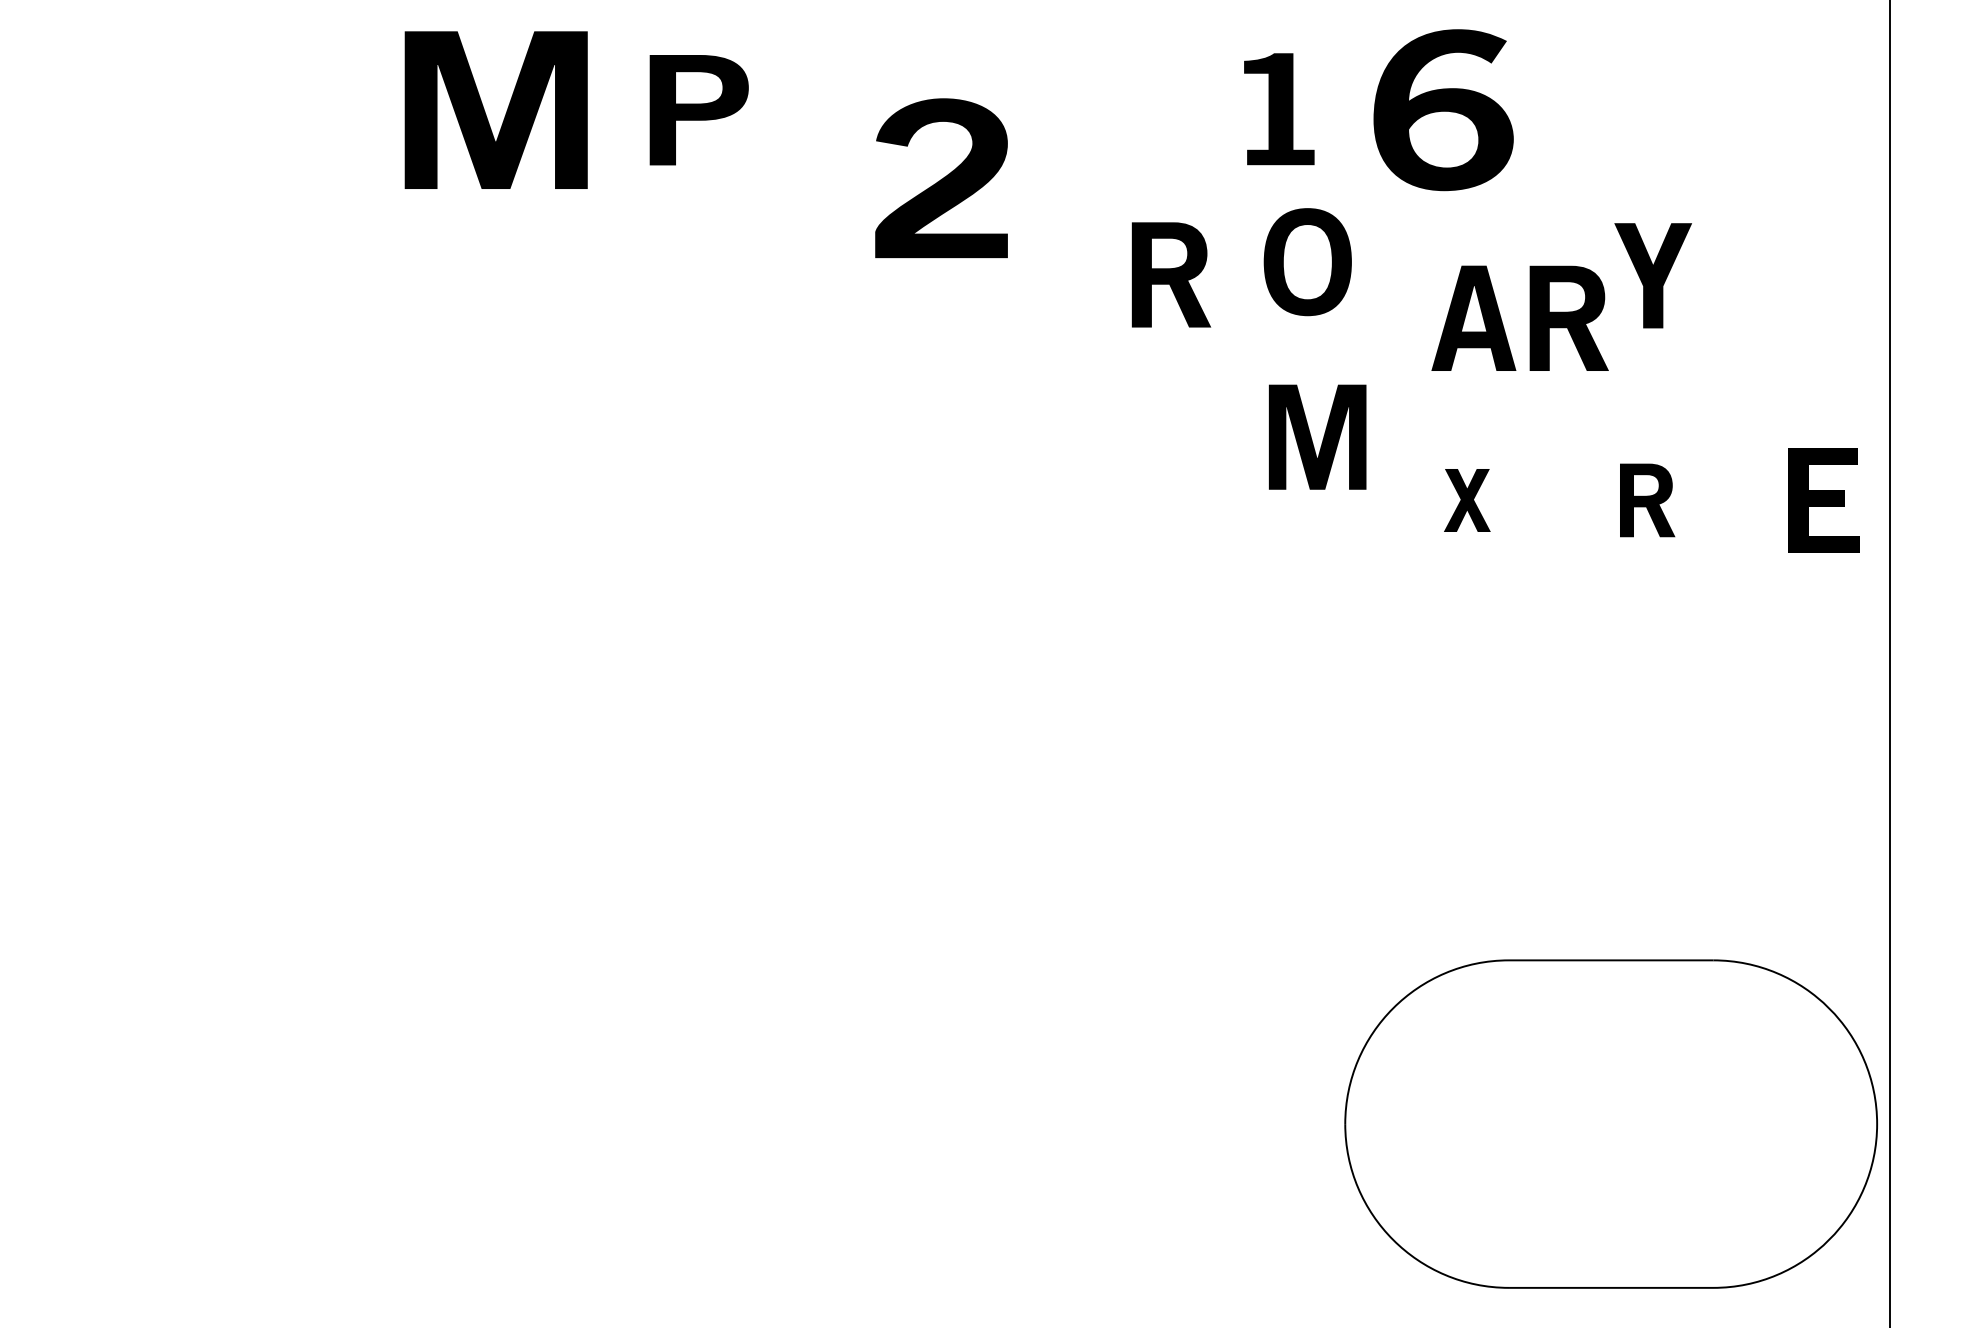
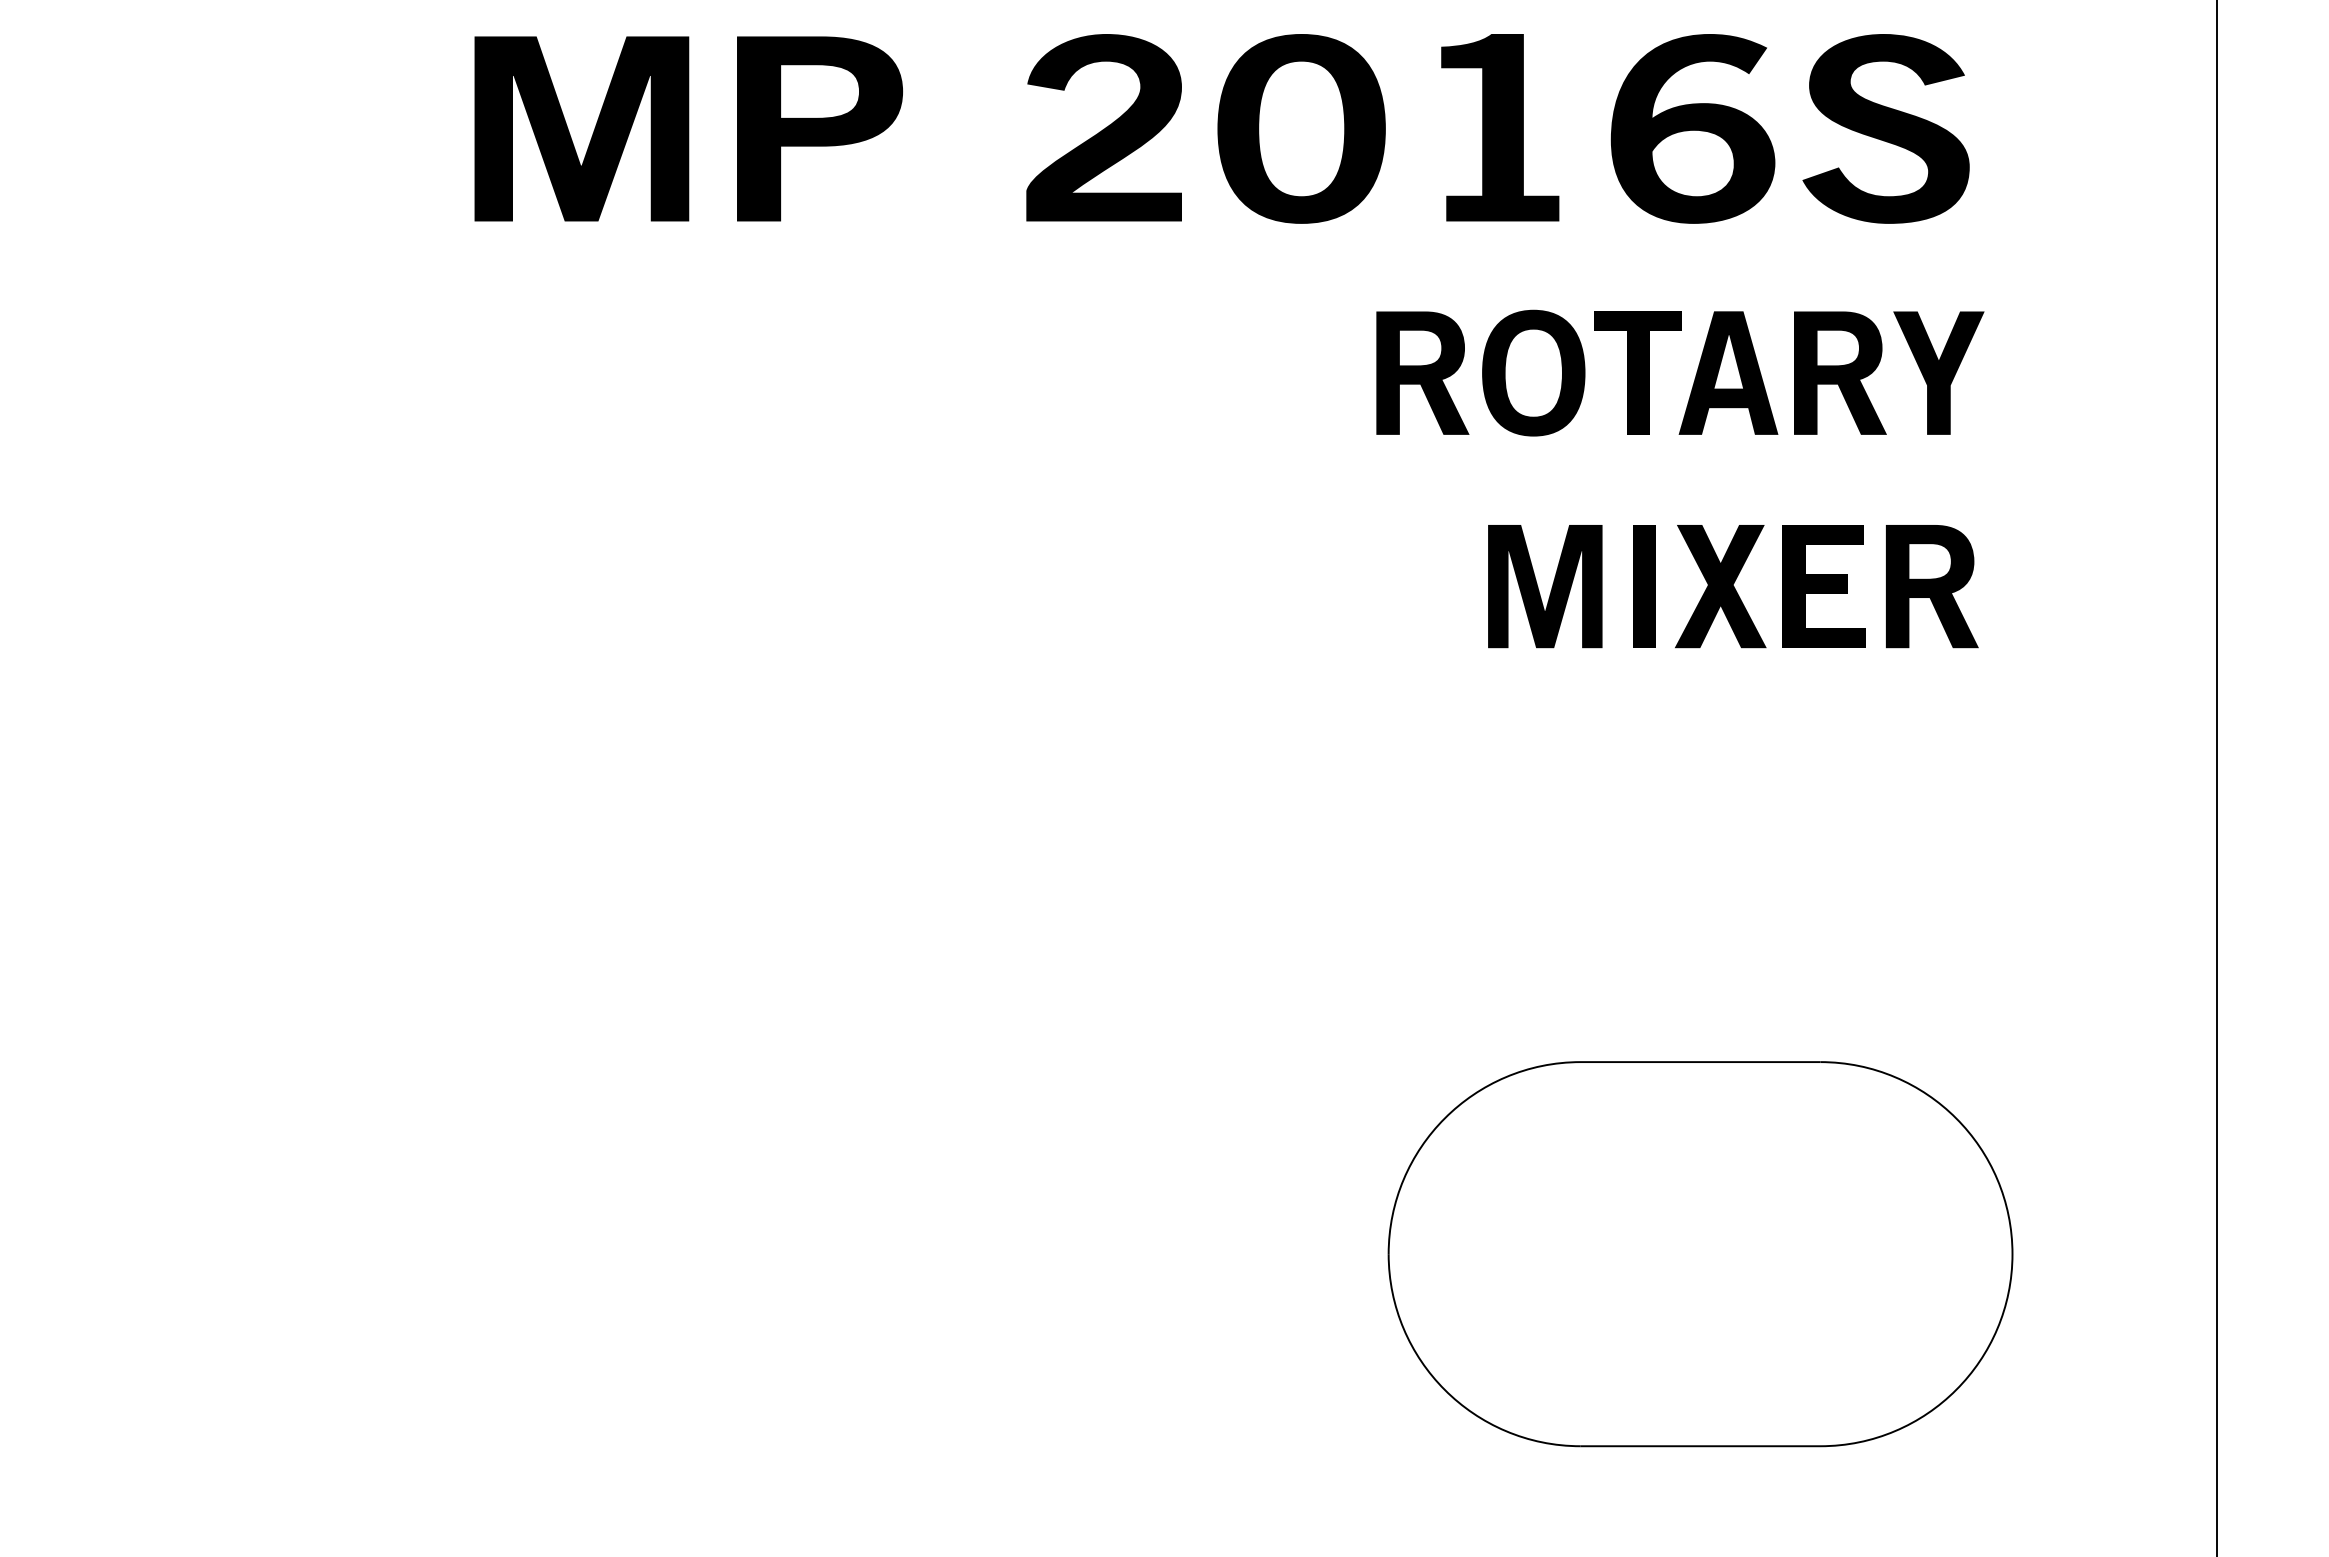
part: (1279, 108) -> (1500, 127), size x1.43
part: (698, 109) -> (819, 128), size x1.43
part: (1109, 109) -> (1301, 128), added
fill: (1607, 109) -> (1885, 128), added
part: (940, 178) -> (1103, 127), moved
part: (1307, 261) -> (1533, 372), moved
part: (1171, 274) -> (1422, 372), moved
part: (1652, 275) -> (1938, 372), moved
fill: (1397, 317) -> (1638, 372), added
part: (1322, 438) -> (1551, 587), moved
fill: (1402, 500) -> (1644, 586), added
part: (1467, 500) -> (1720, 586), size x1.67
part: (1647, 500) -> (1932, 586), size x1.43
part: (1823, 500) -> (1823, 586), moved
part: (1611, 1124) -> (1700, 1254), moved

